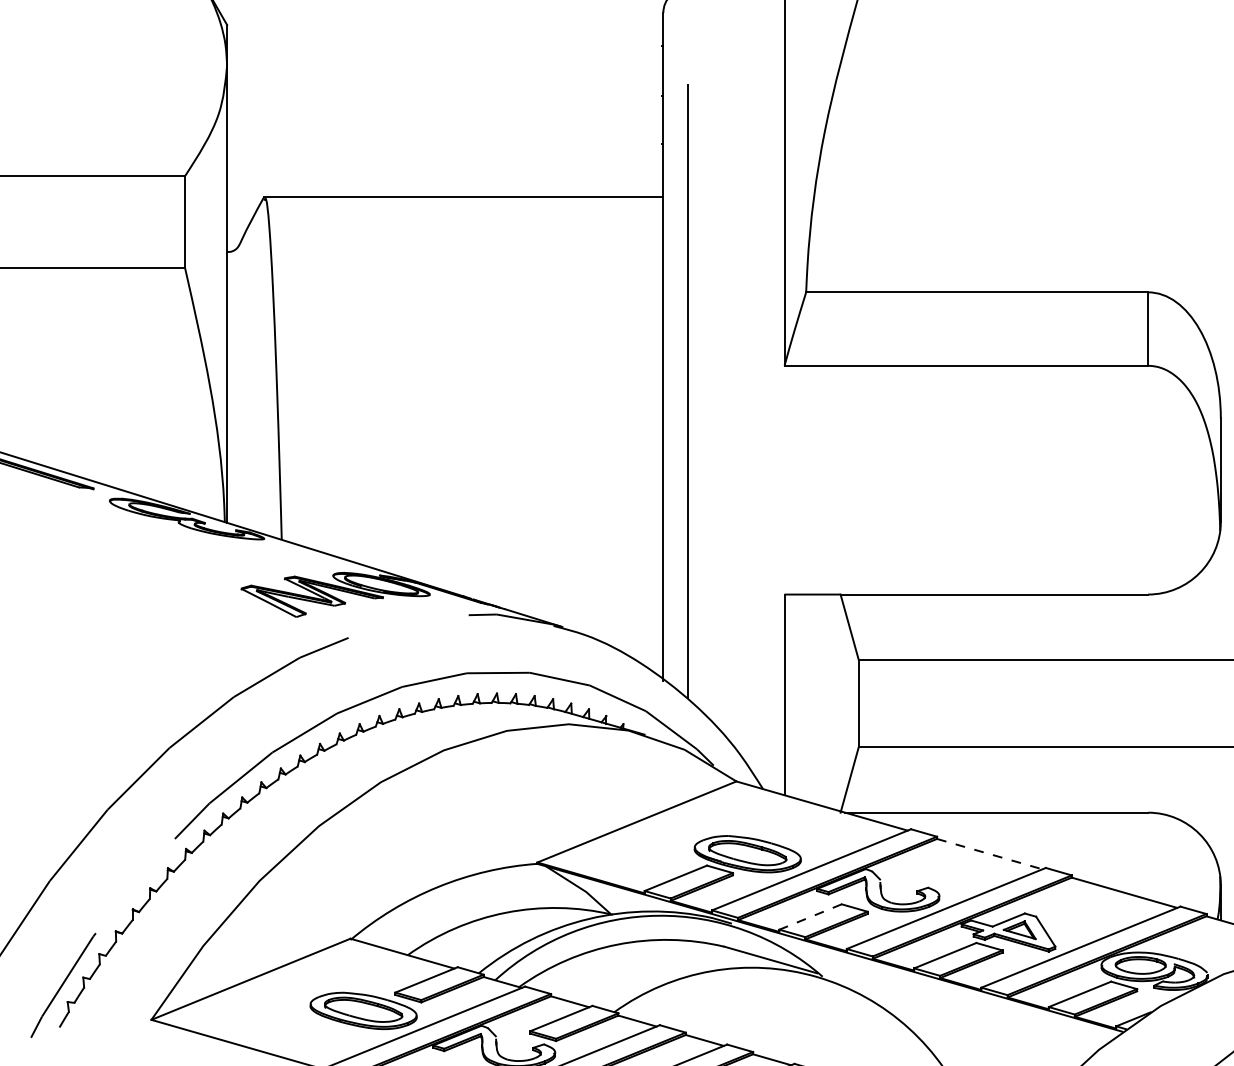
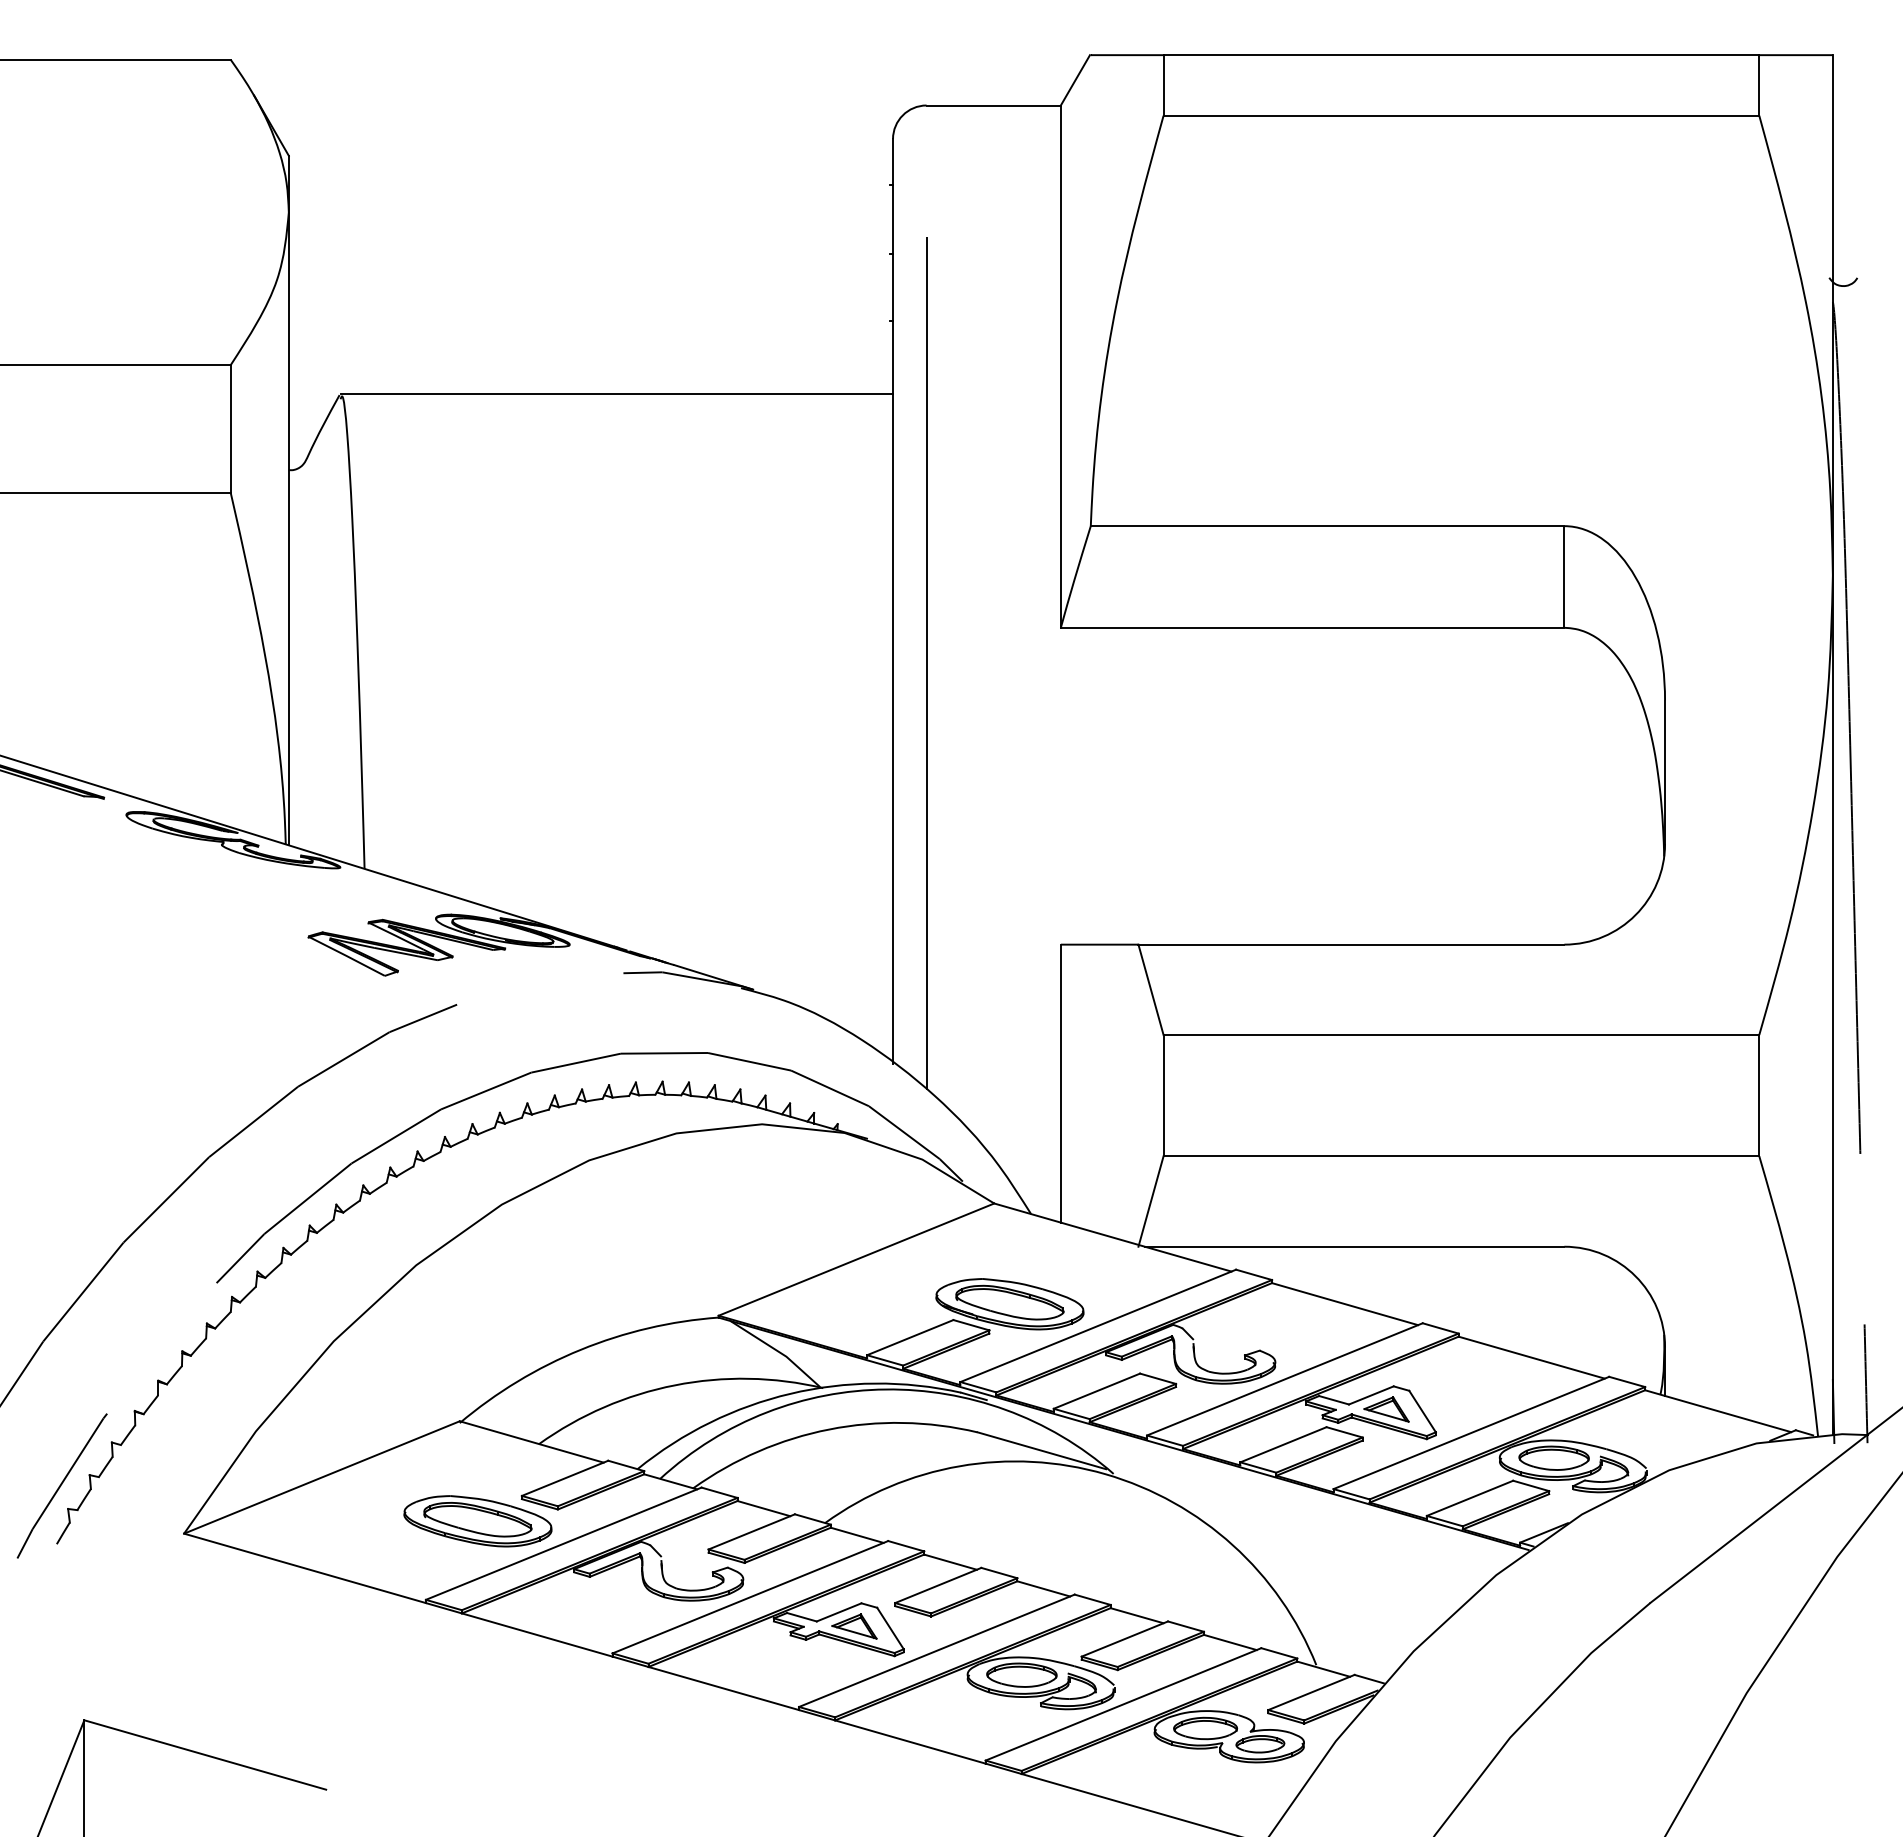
line: (990, 854) -> (1345, 1304), dashed -> solid
line: (810, 917) -> (1096, 1391), dashed -> solid

